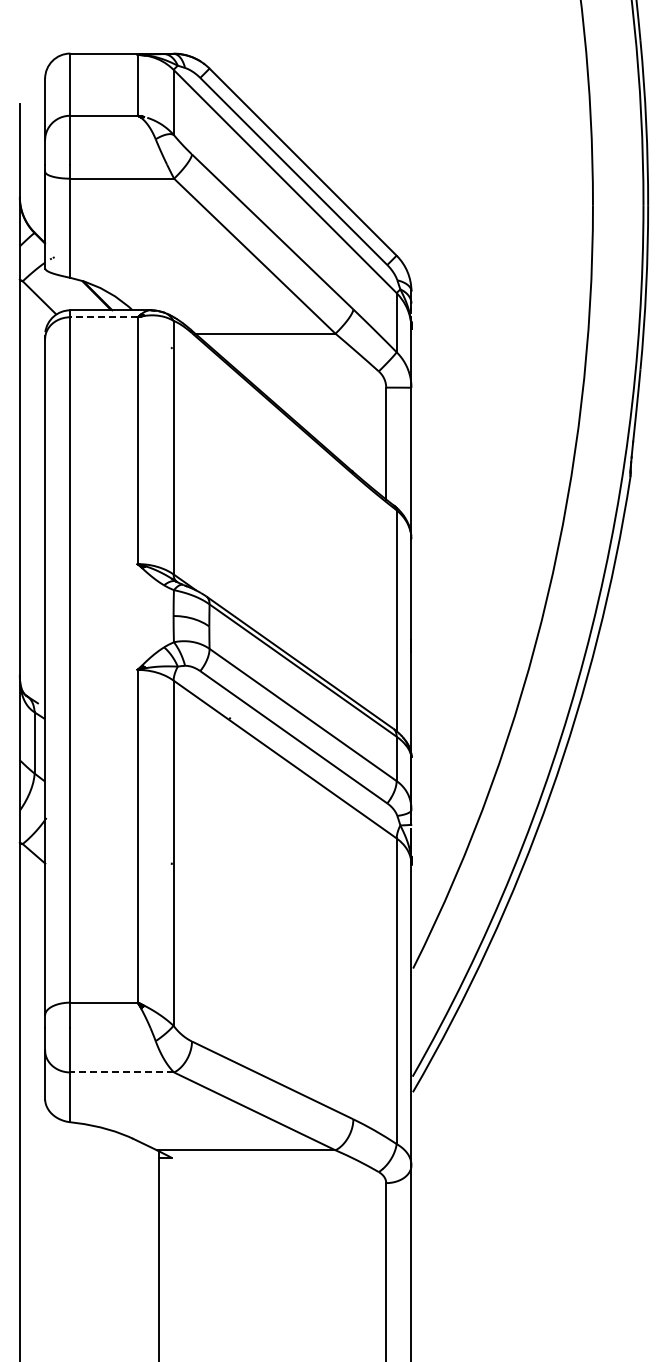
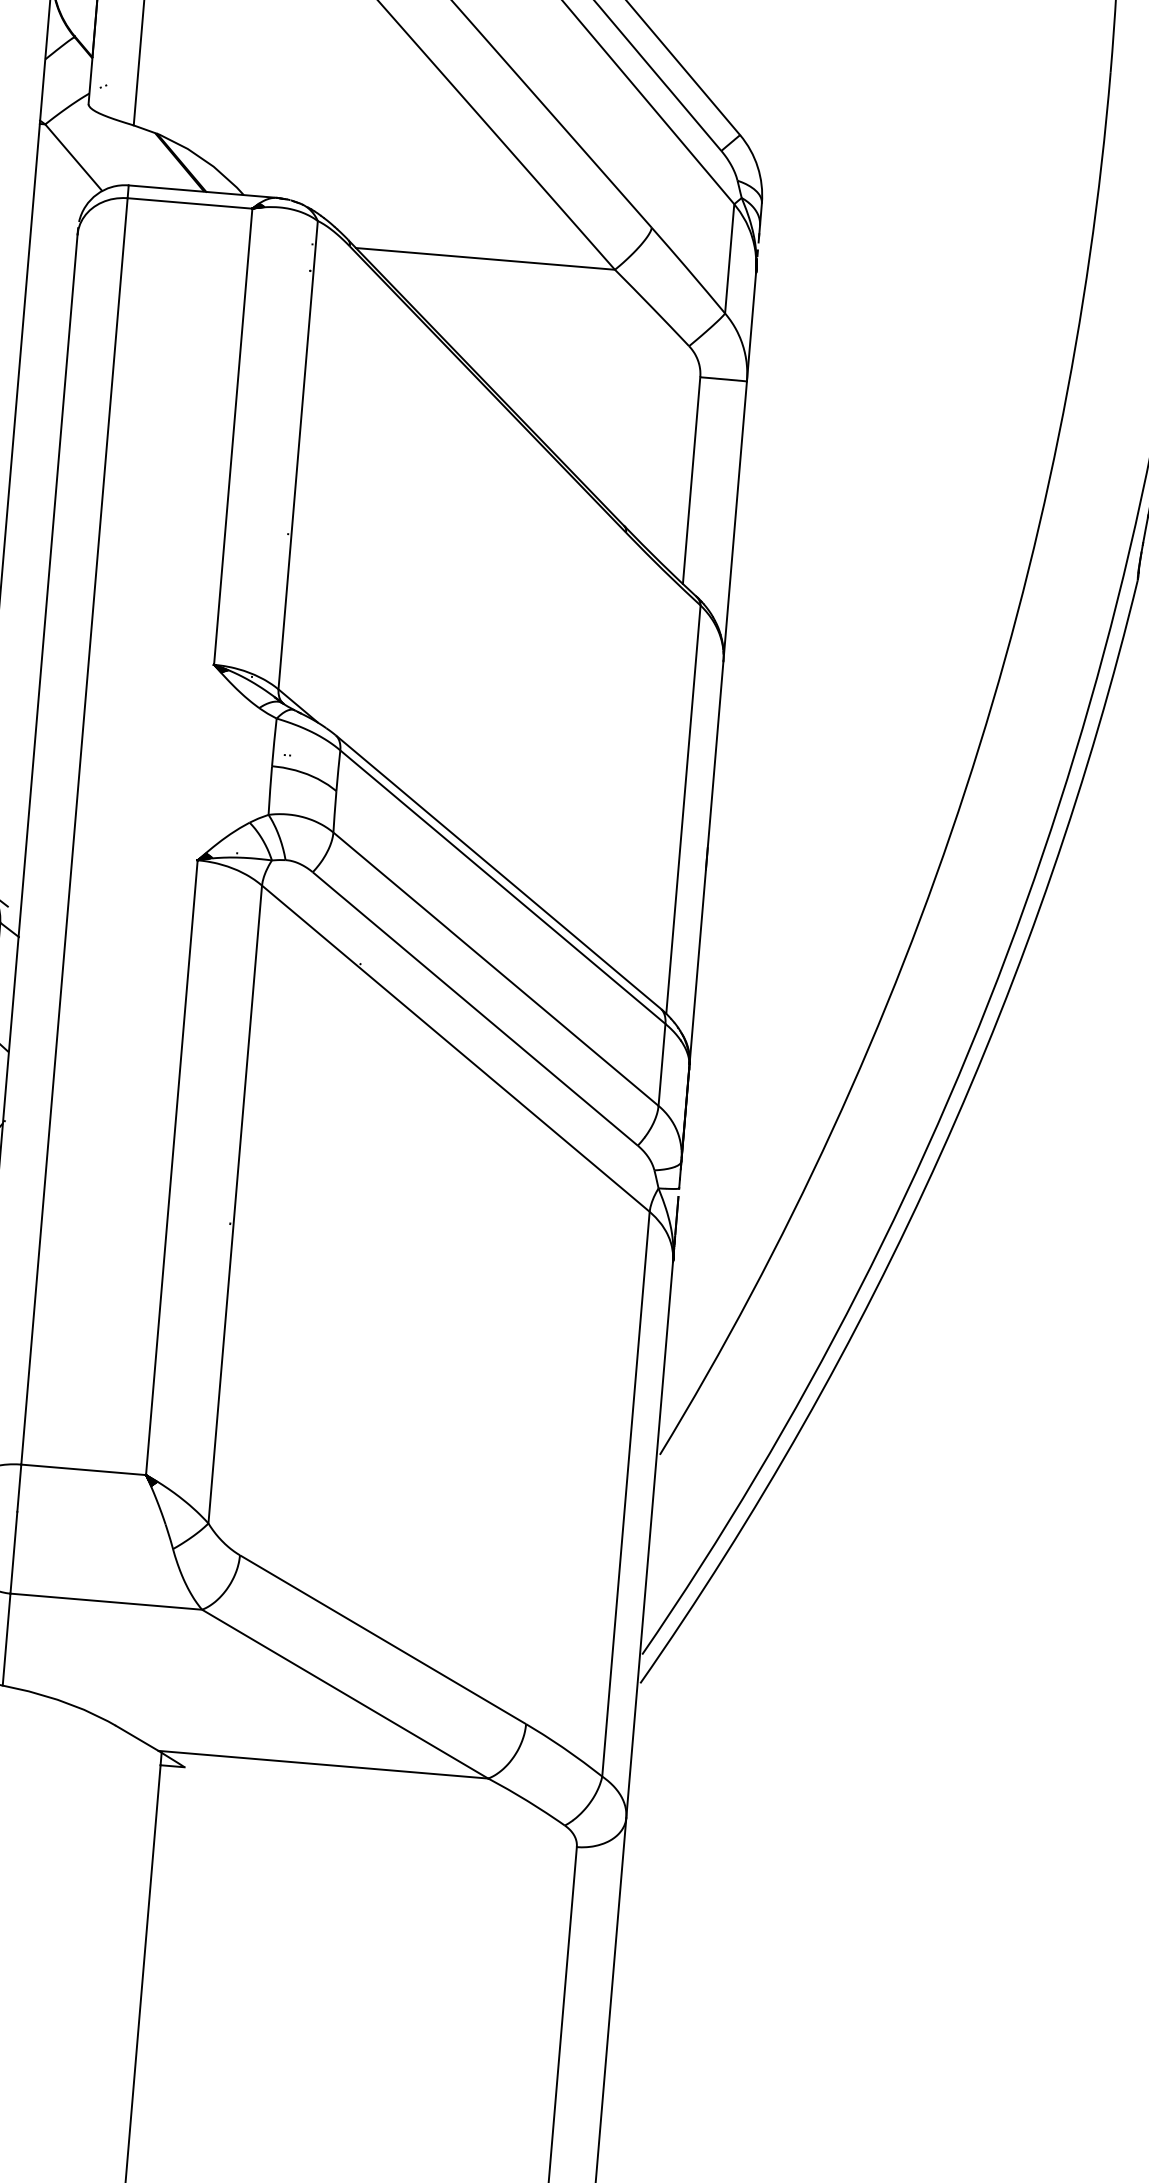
line: (104, 317) -> (190, 203), dashed -> solid
line: (122, 1072) -> (106, 1601), dashed -> solid

